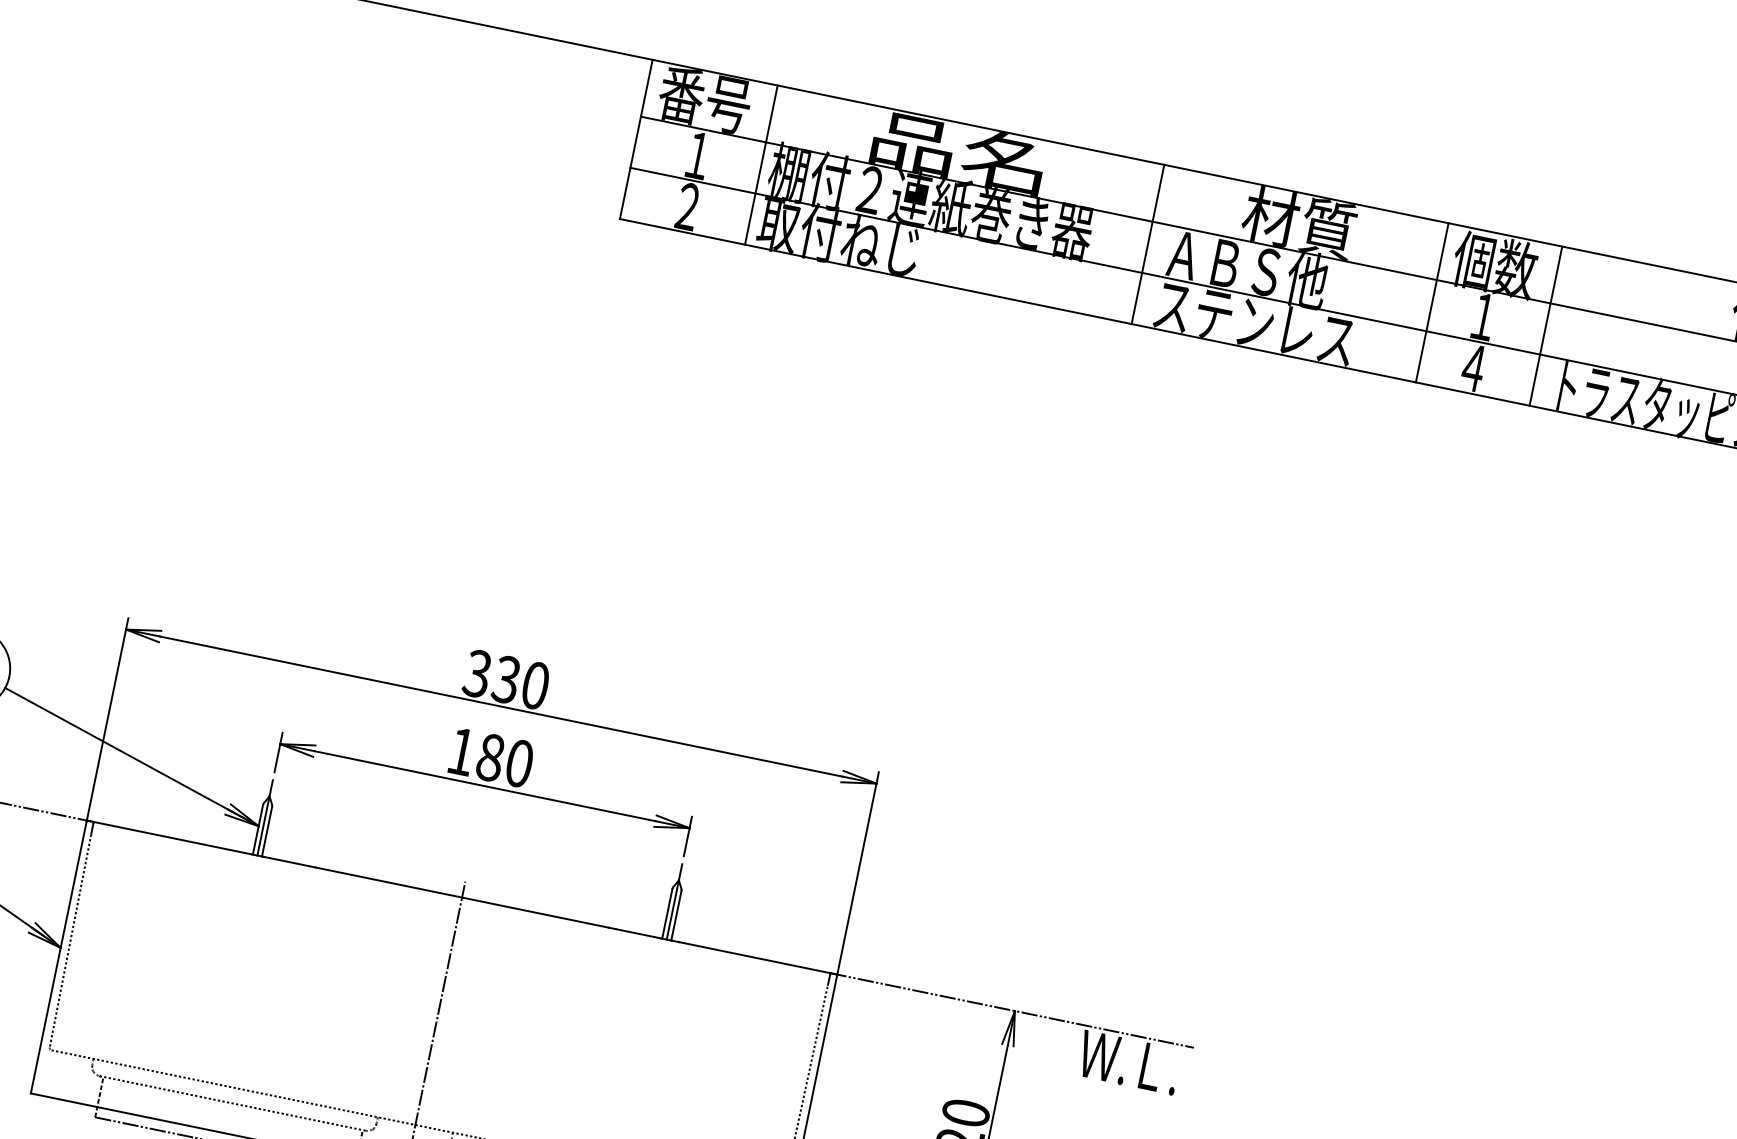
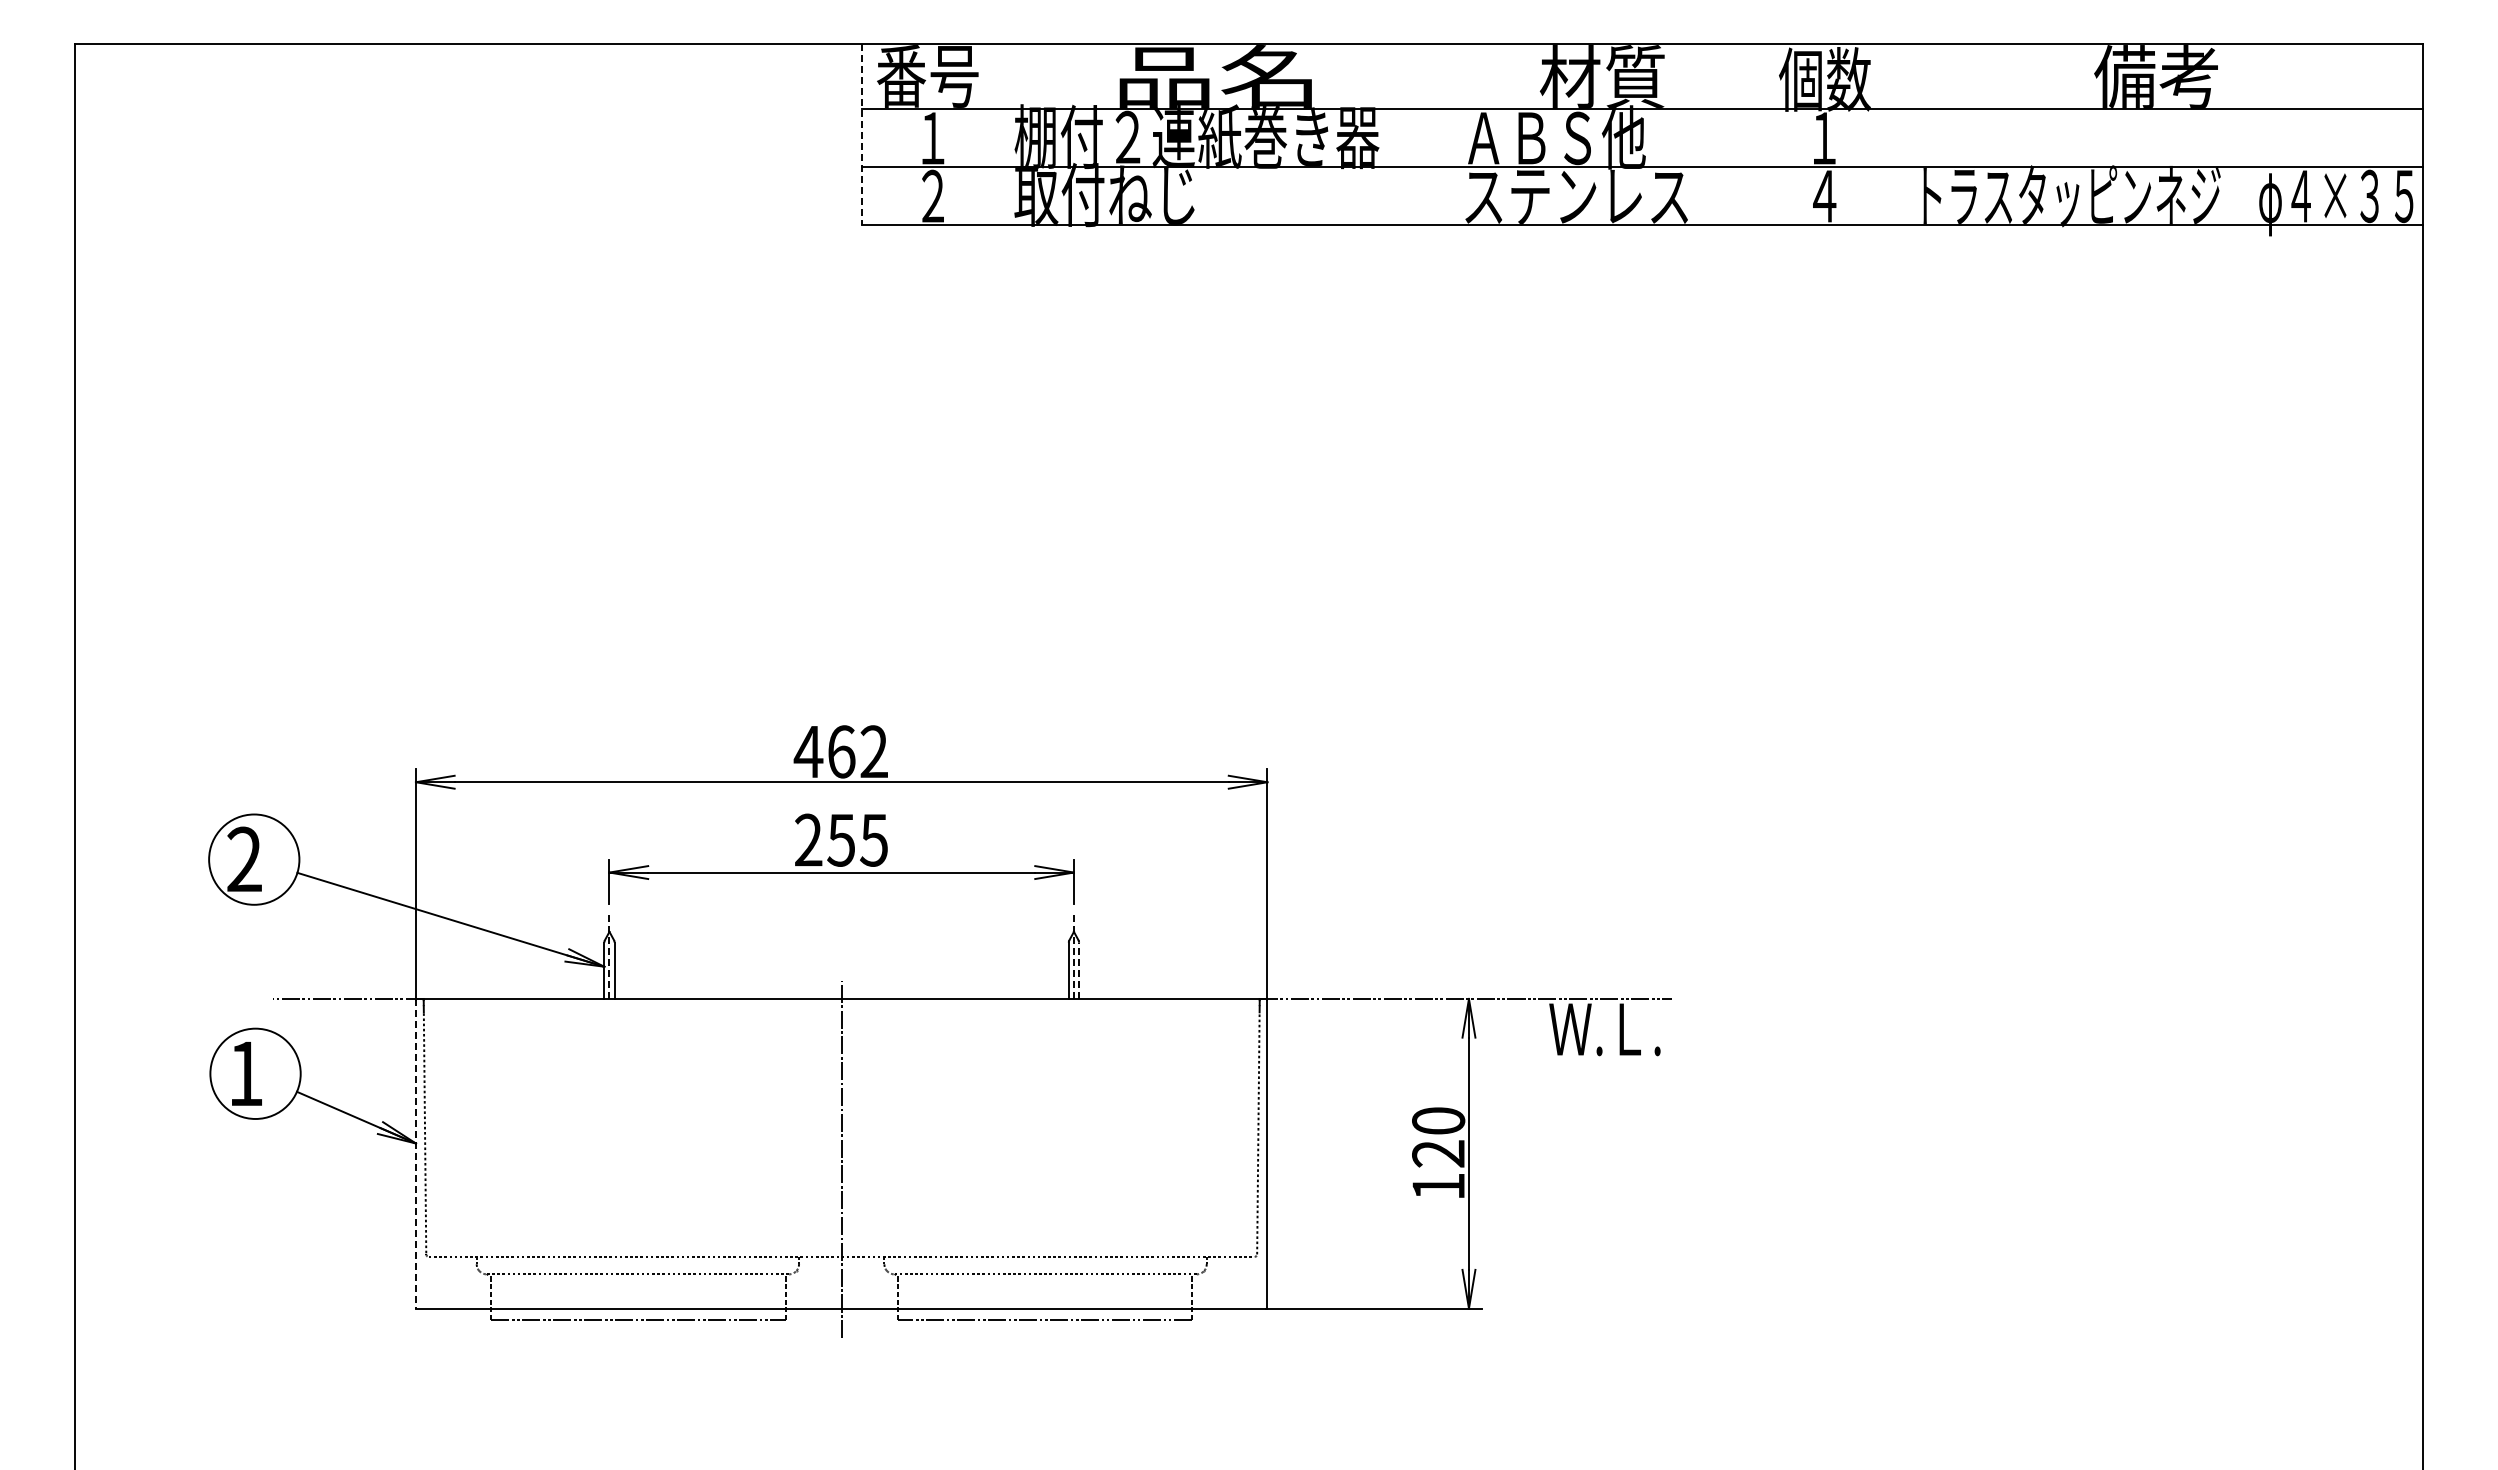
line: (635, 140) -> (861, 135), solid -> dashed
line: (761, 164) -> (1003, 134), removed
line: (1147, 244) -> (1442, 134), removed
line: (1432, 302) -> (1765, 134), removed
line: (1546, 326) -> (1894, 134), removed
text: (505, 679) -> (840, 751), 330 -> 462
text: (490, 756) -> (841, 839), 180 -> 255
line: (265, 818) -> (609, 956), solid -> dashed
line: (674, 902) -> (1073, 956), solid -> dashed
line: (676, 915) -> (1079, 970), solid -> dashed
line: (58, 956) -> (415, 1153), solid -> dashed

